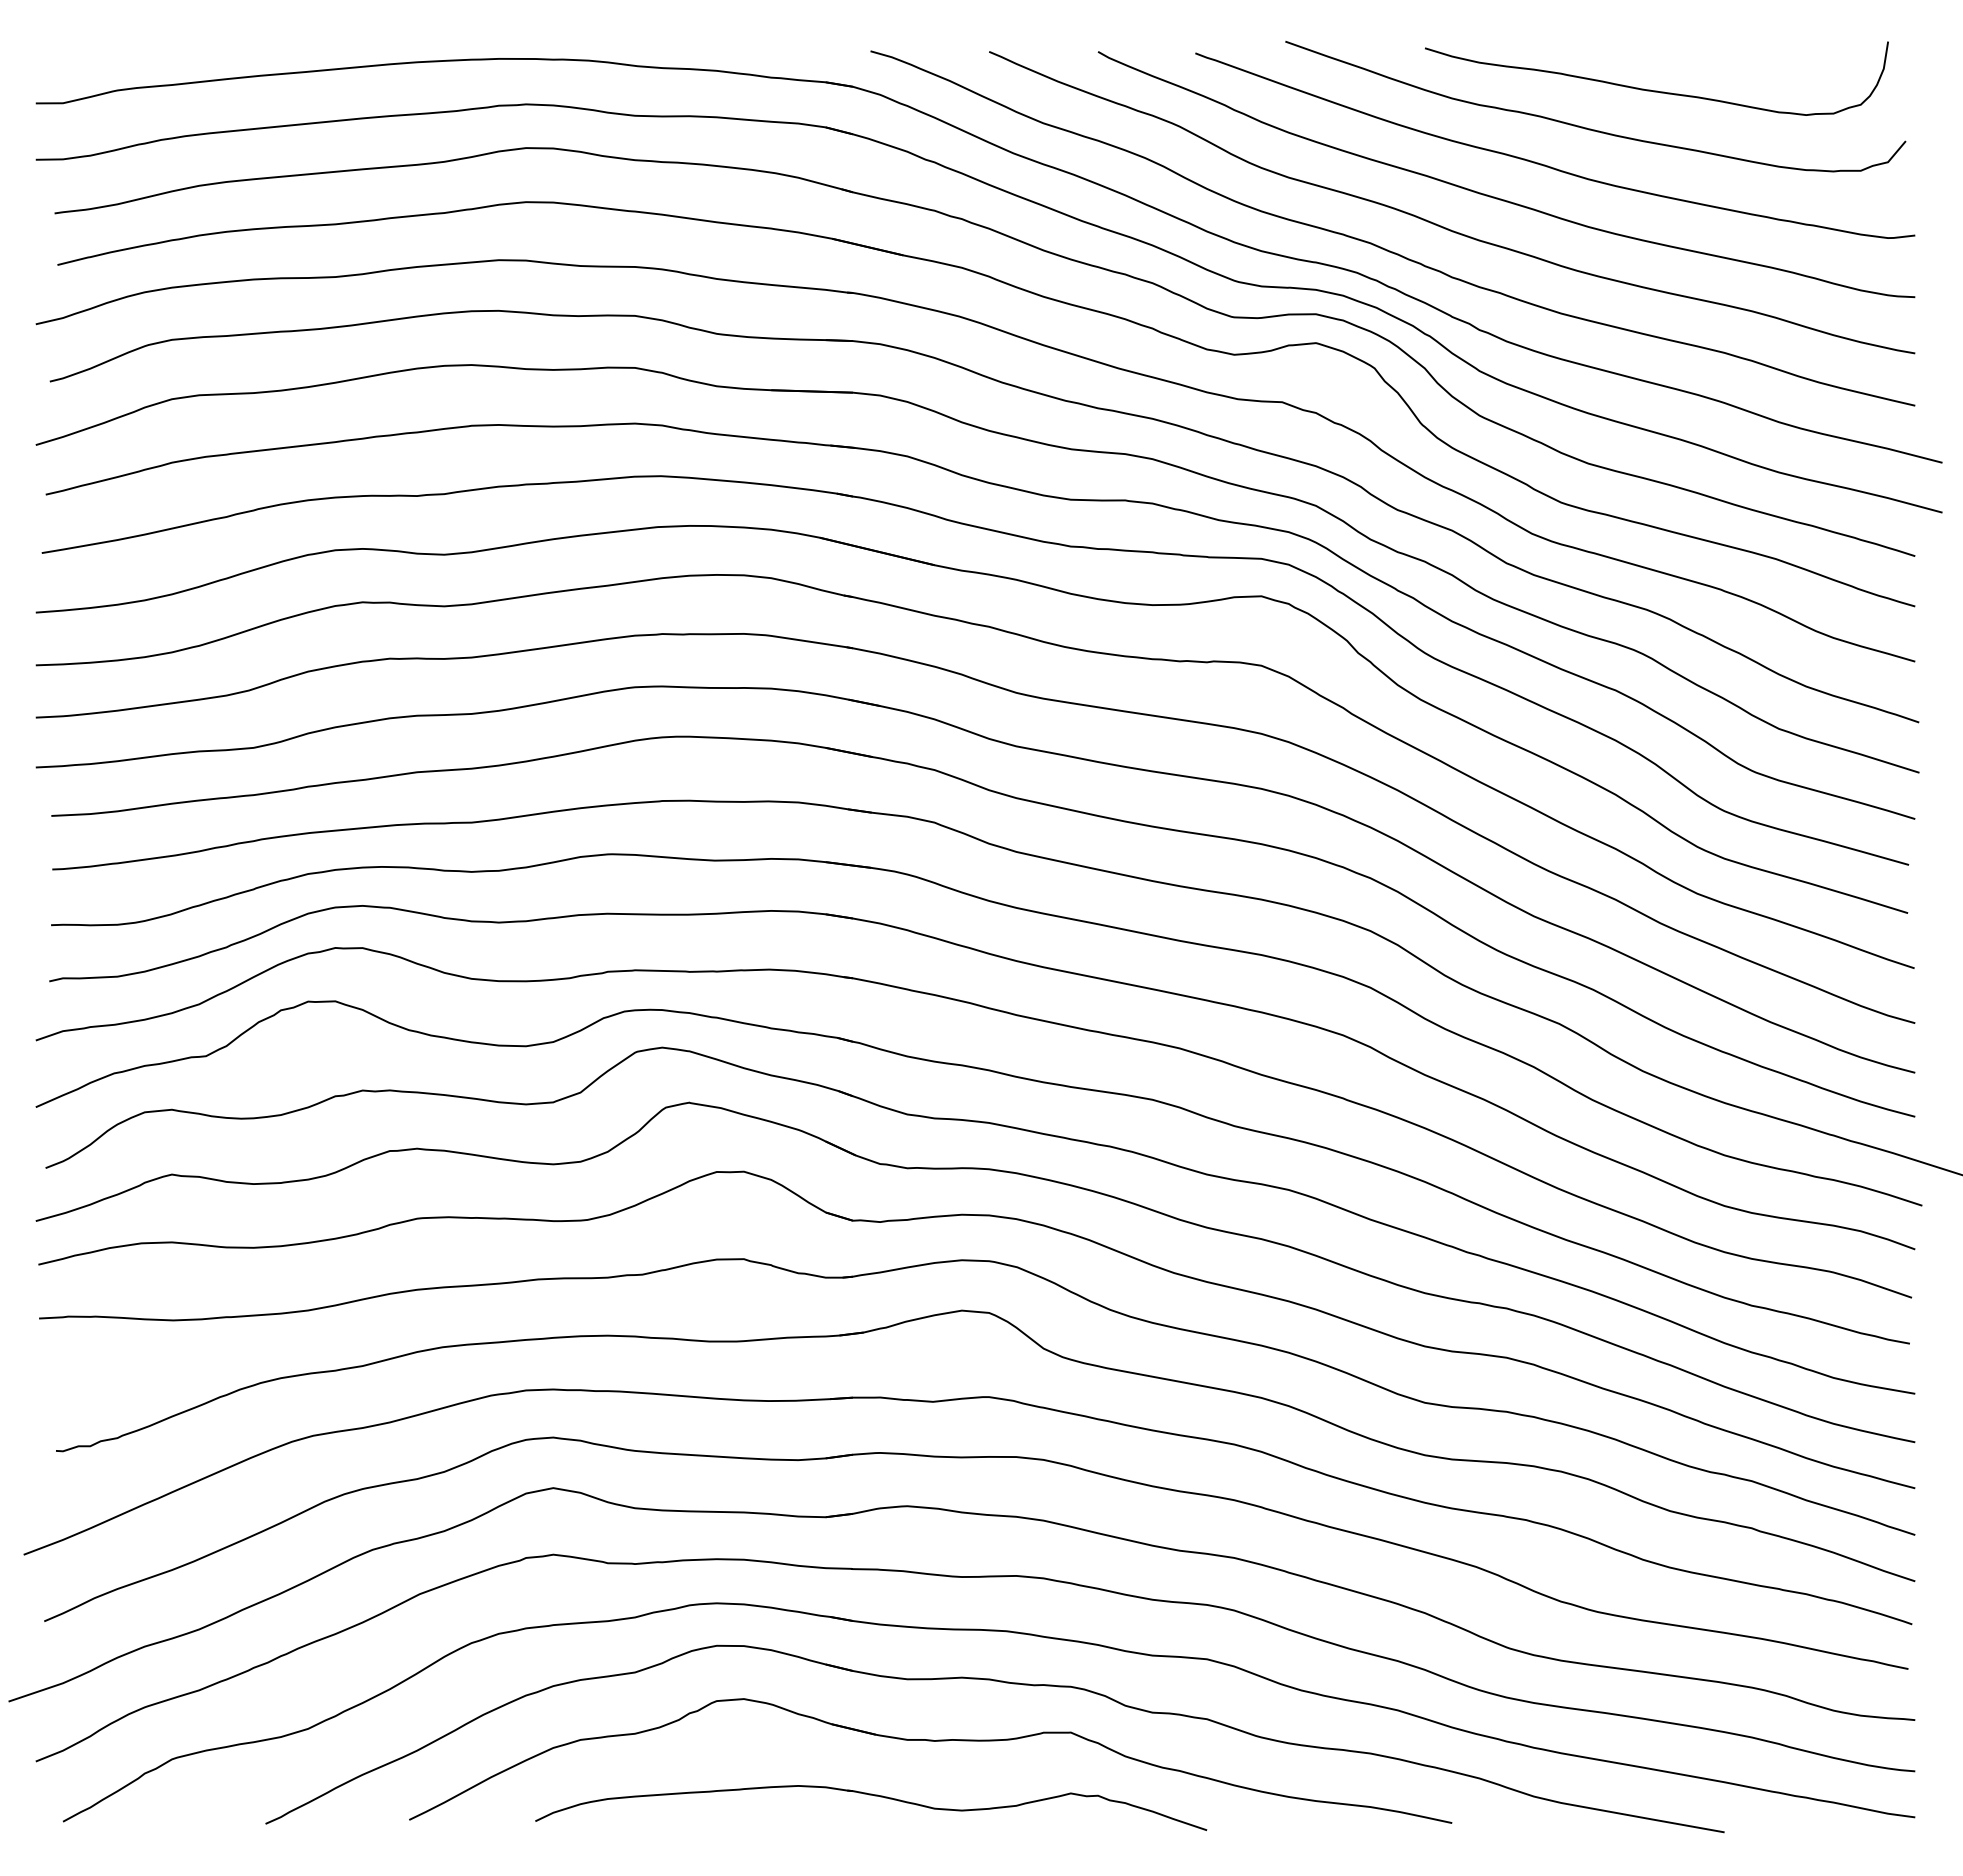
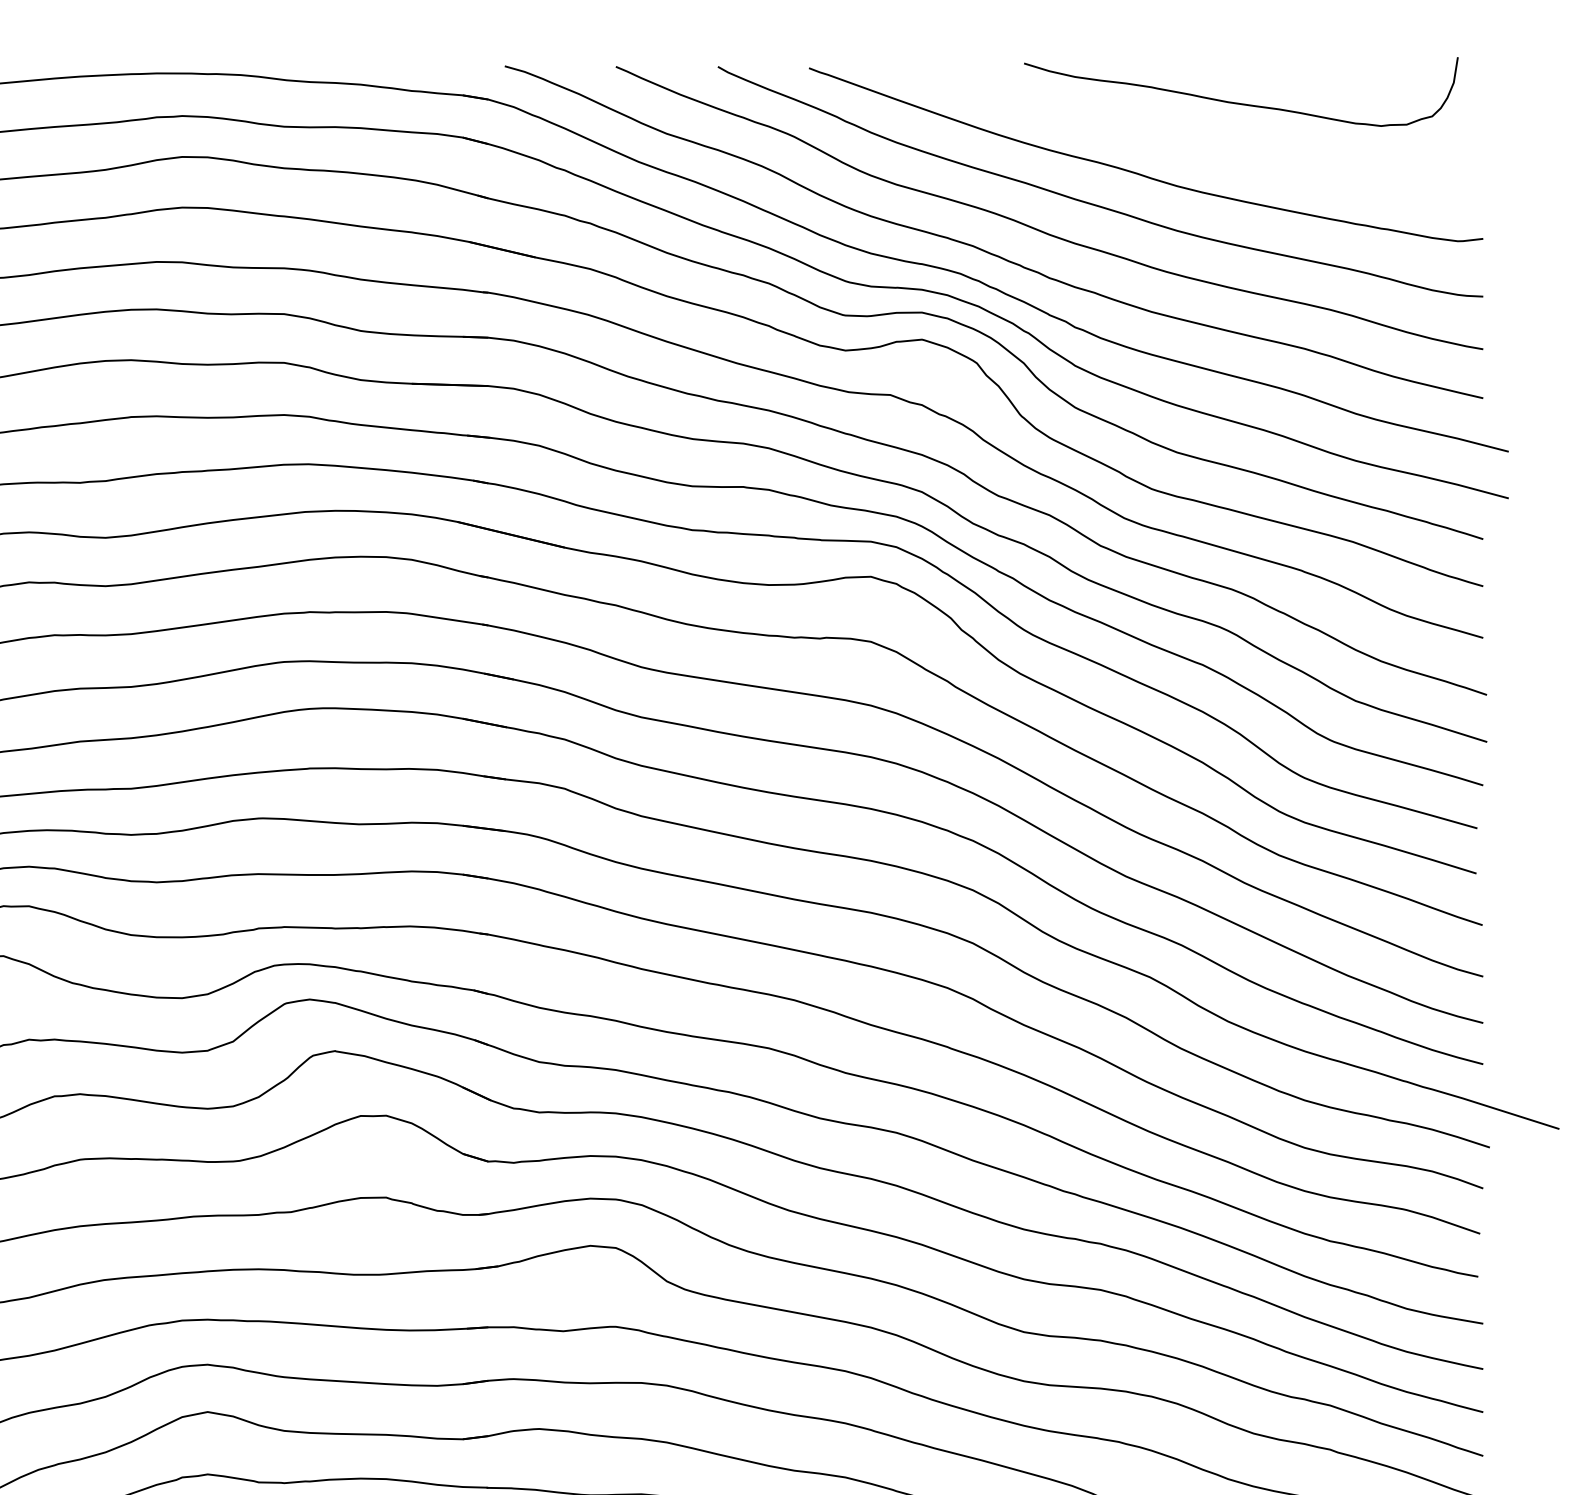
curve: (1590, 128) -> (1179, 138), removed

